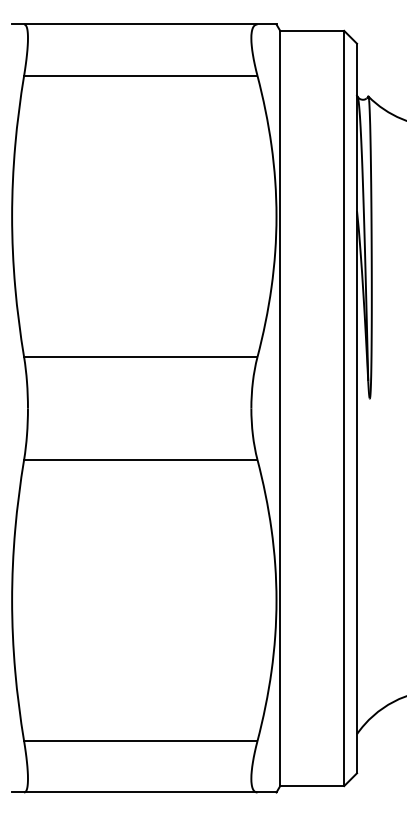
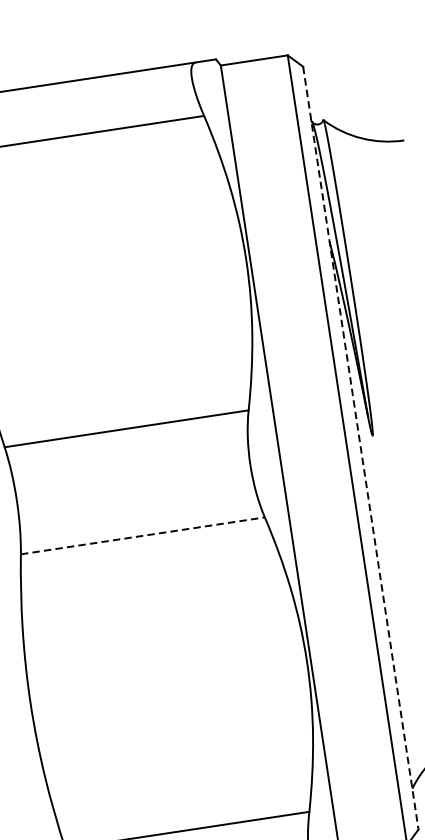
line: (357, 408) -> (361, 448), solid -> dashed
line: (140, 459) -> (142, 535), solid -> dashed

